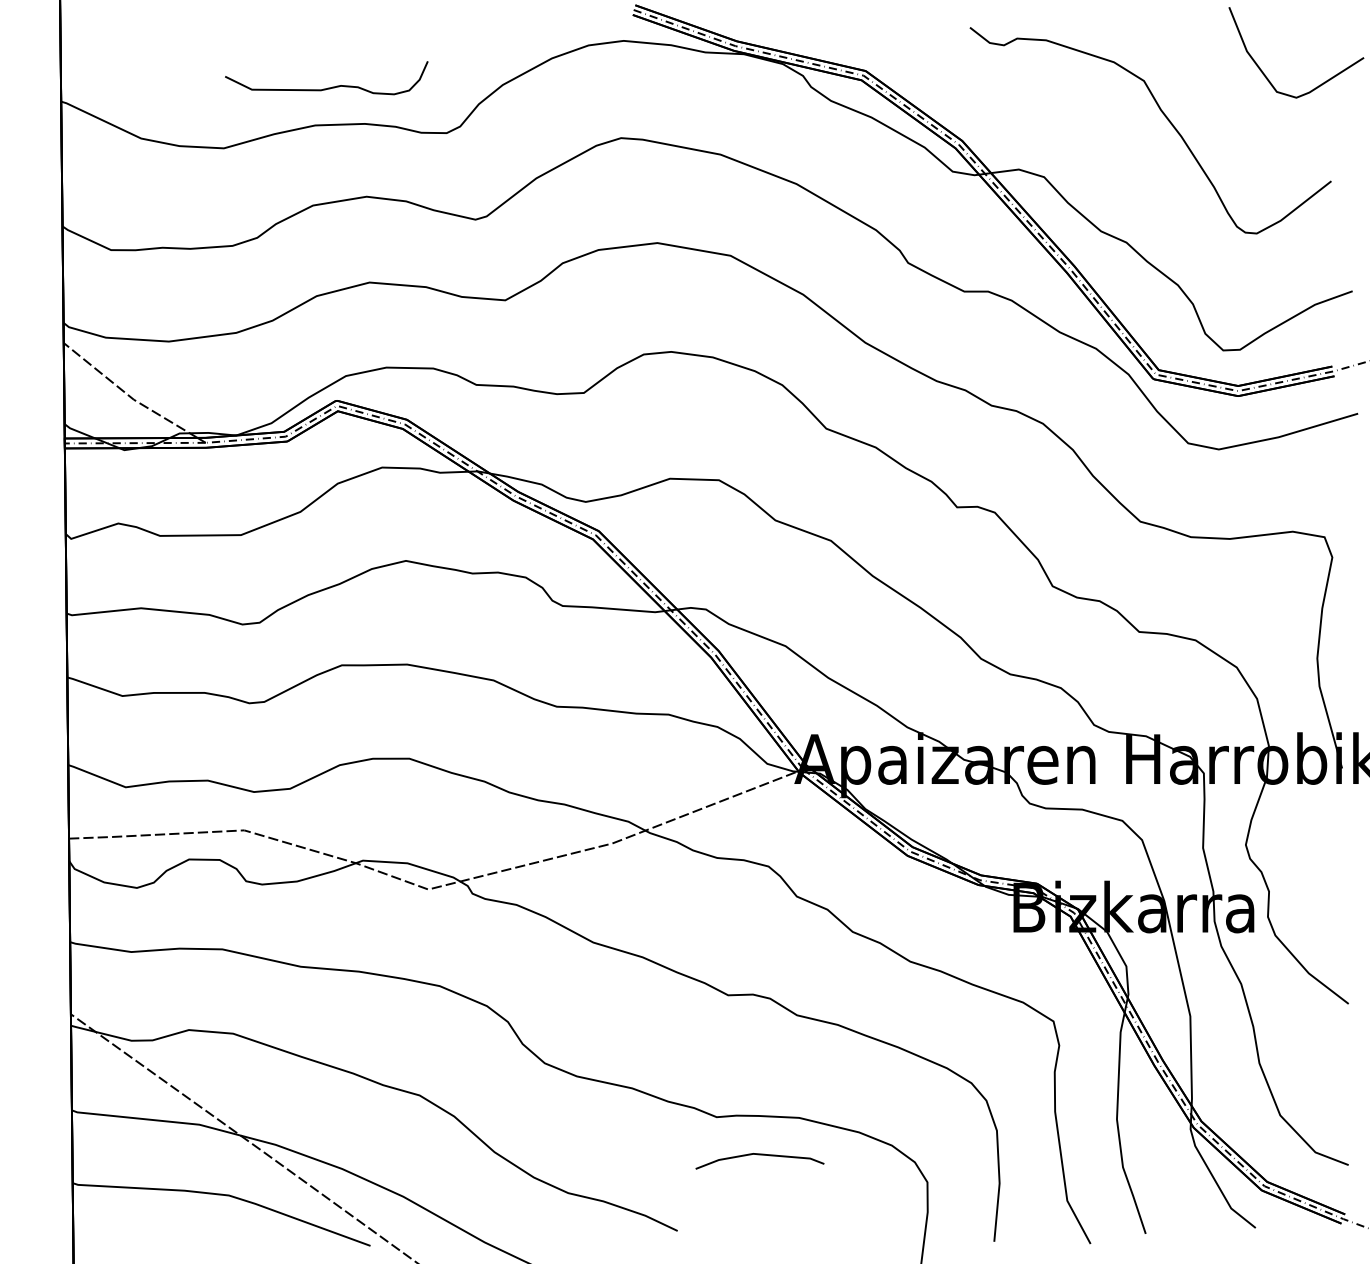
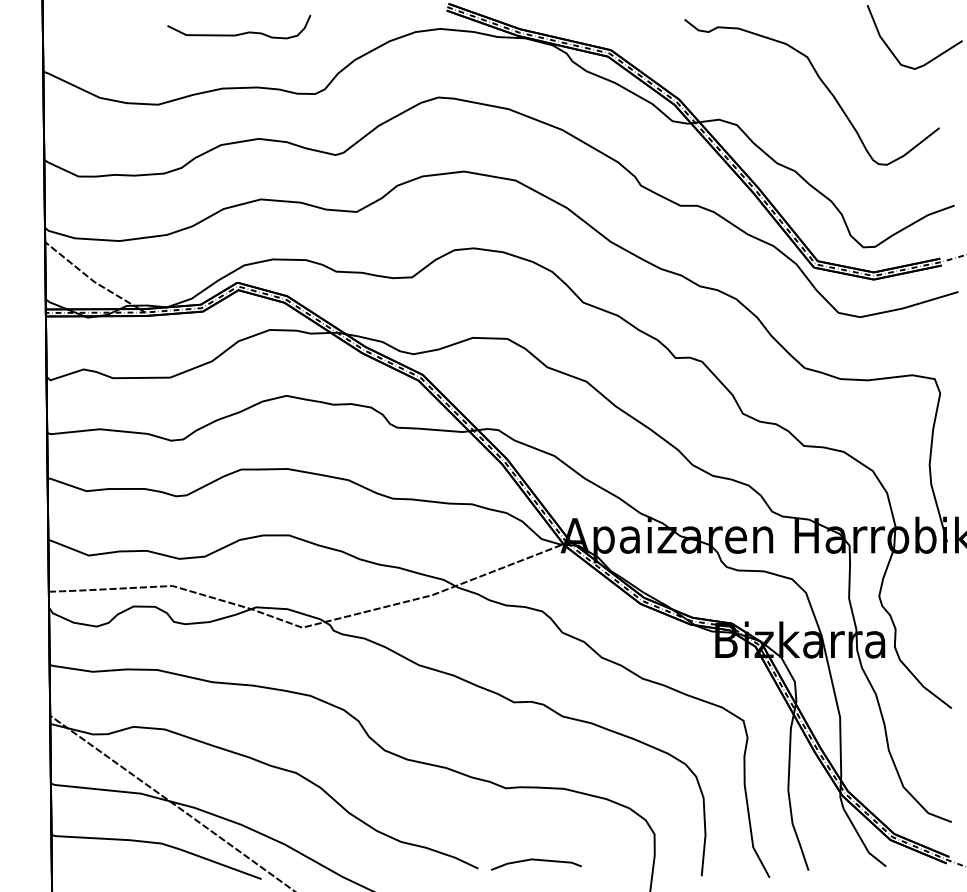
curve: (328, 87) -> (240, 33), moved
line: (759, 1155) -> (536, 860), moved

